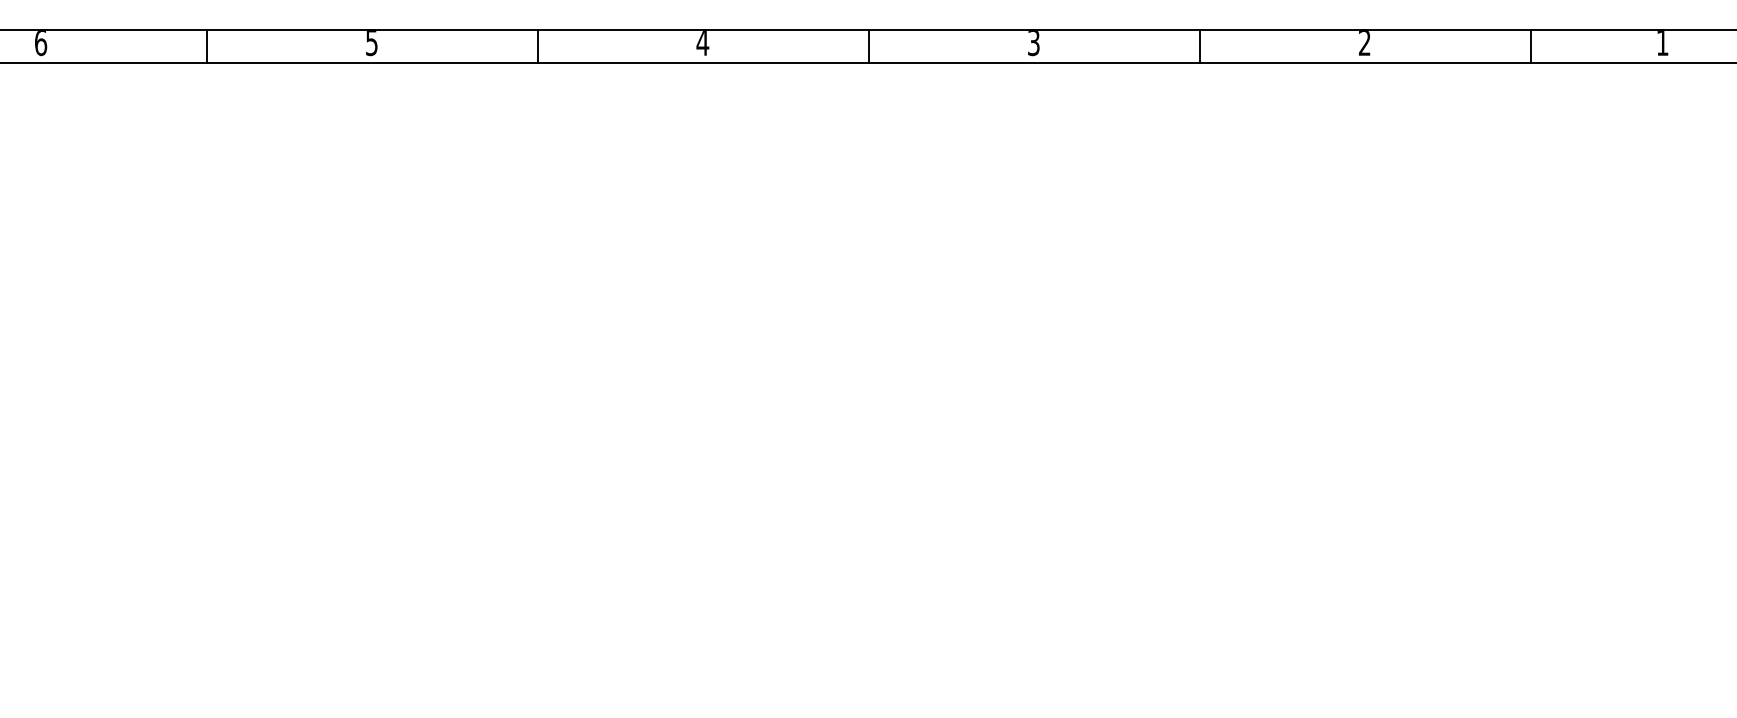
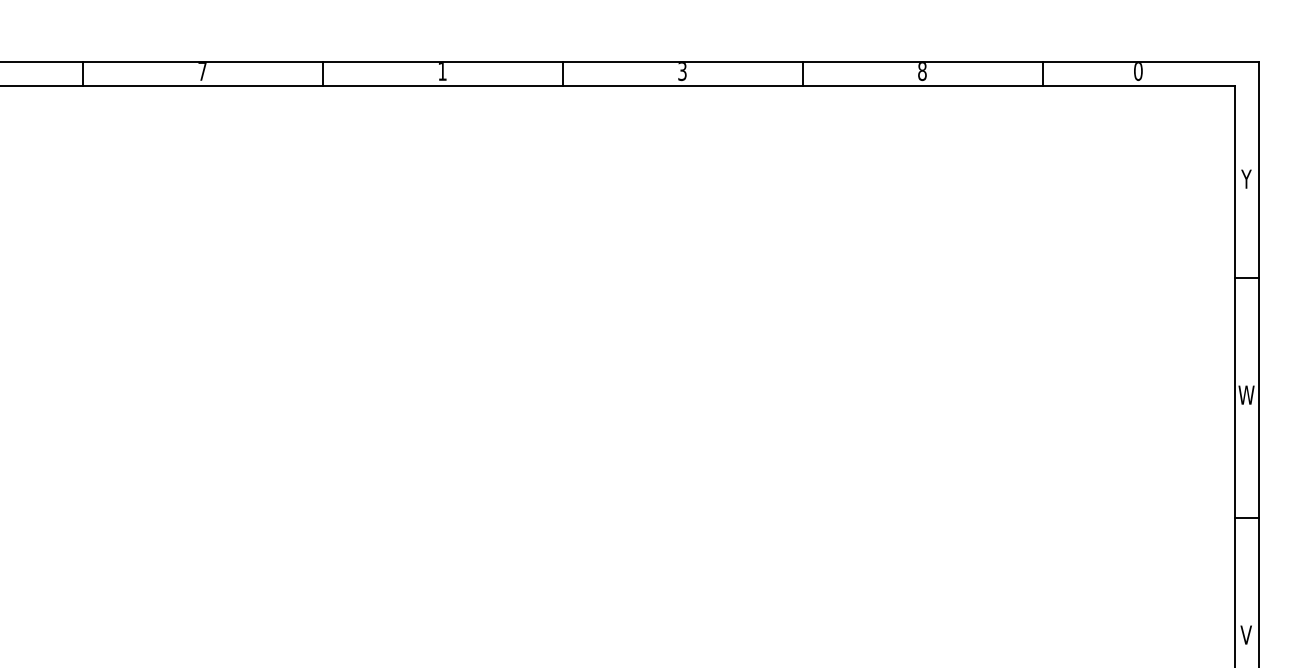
text: (702, 42) -> (442, 71), 4 -> 1
text: (371, 44) -> (202, 72), 5 -> 7
text: (1364, 44) -> (922, 72), 2 -> 8
text: (1662, 44) -> (1138, 72), 1 -> 0

